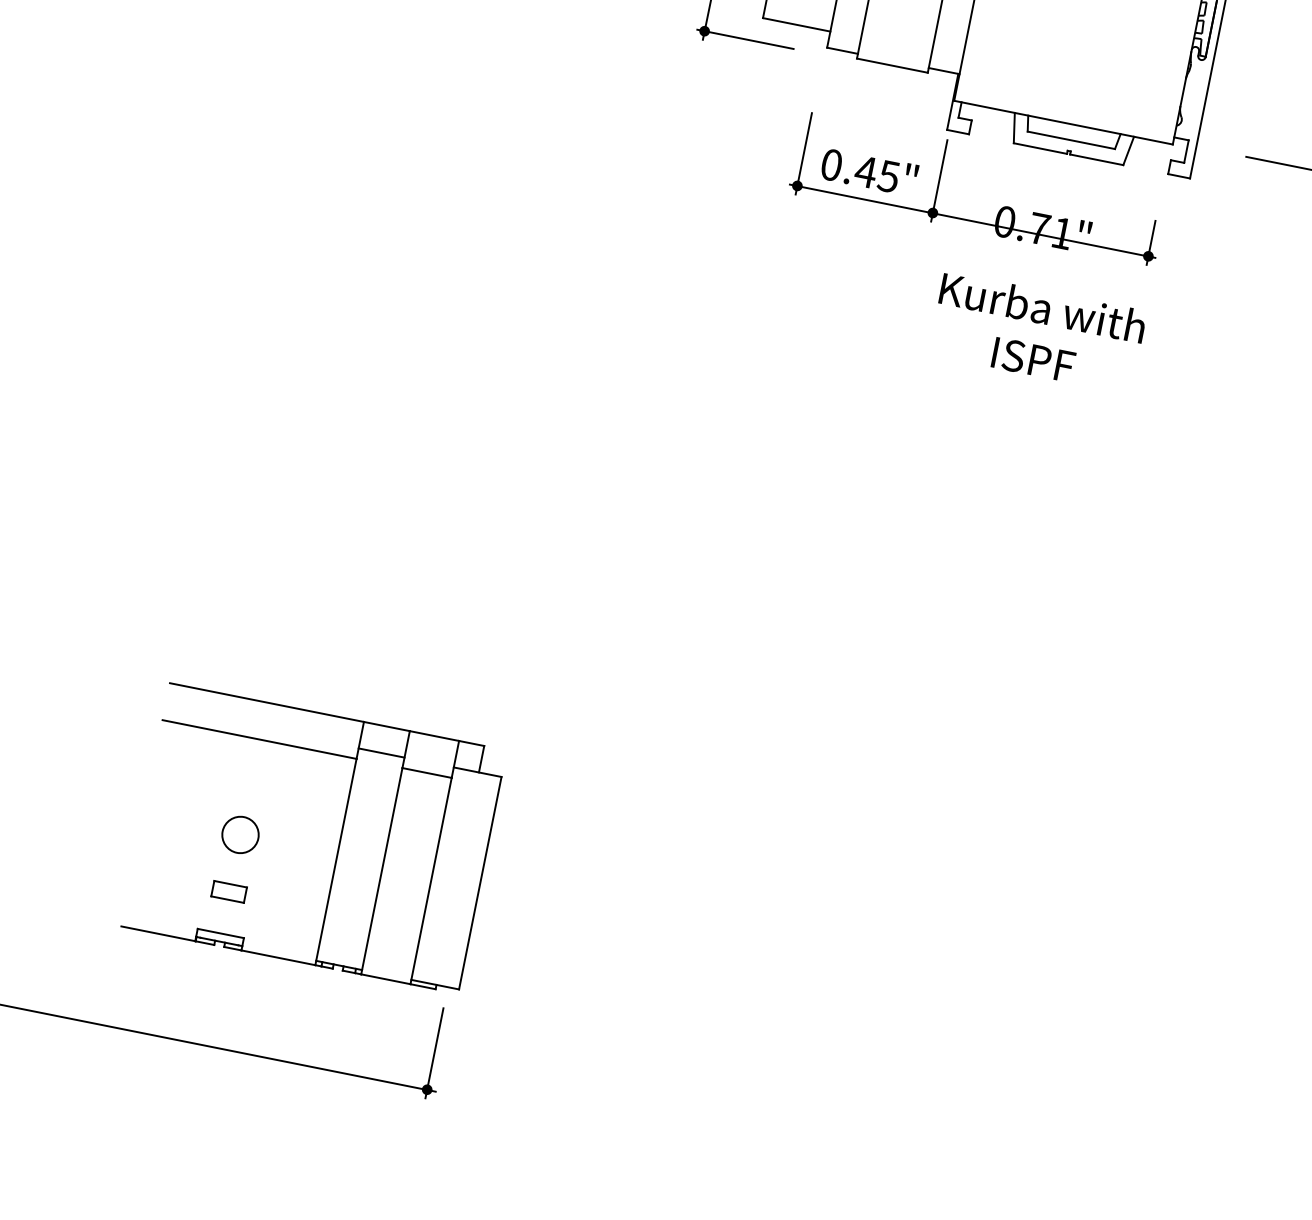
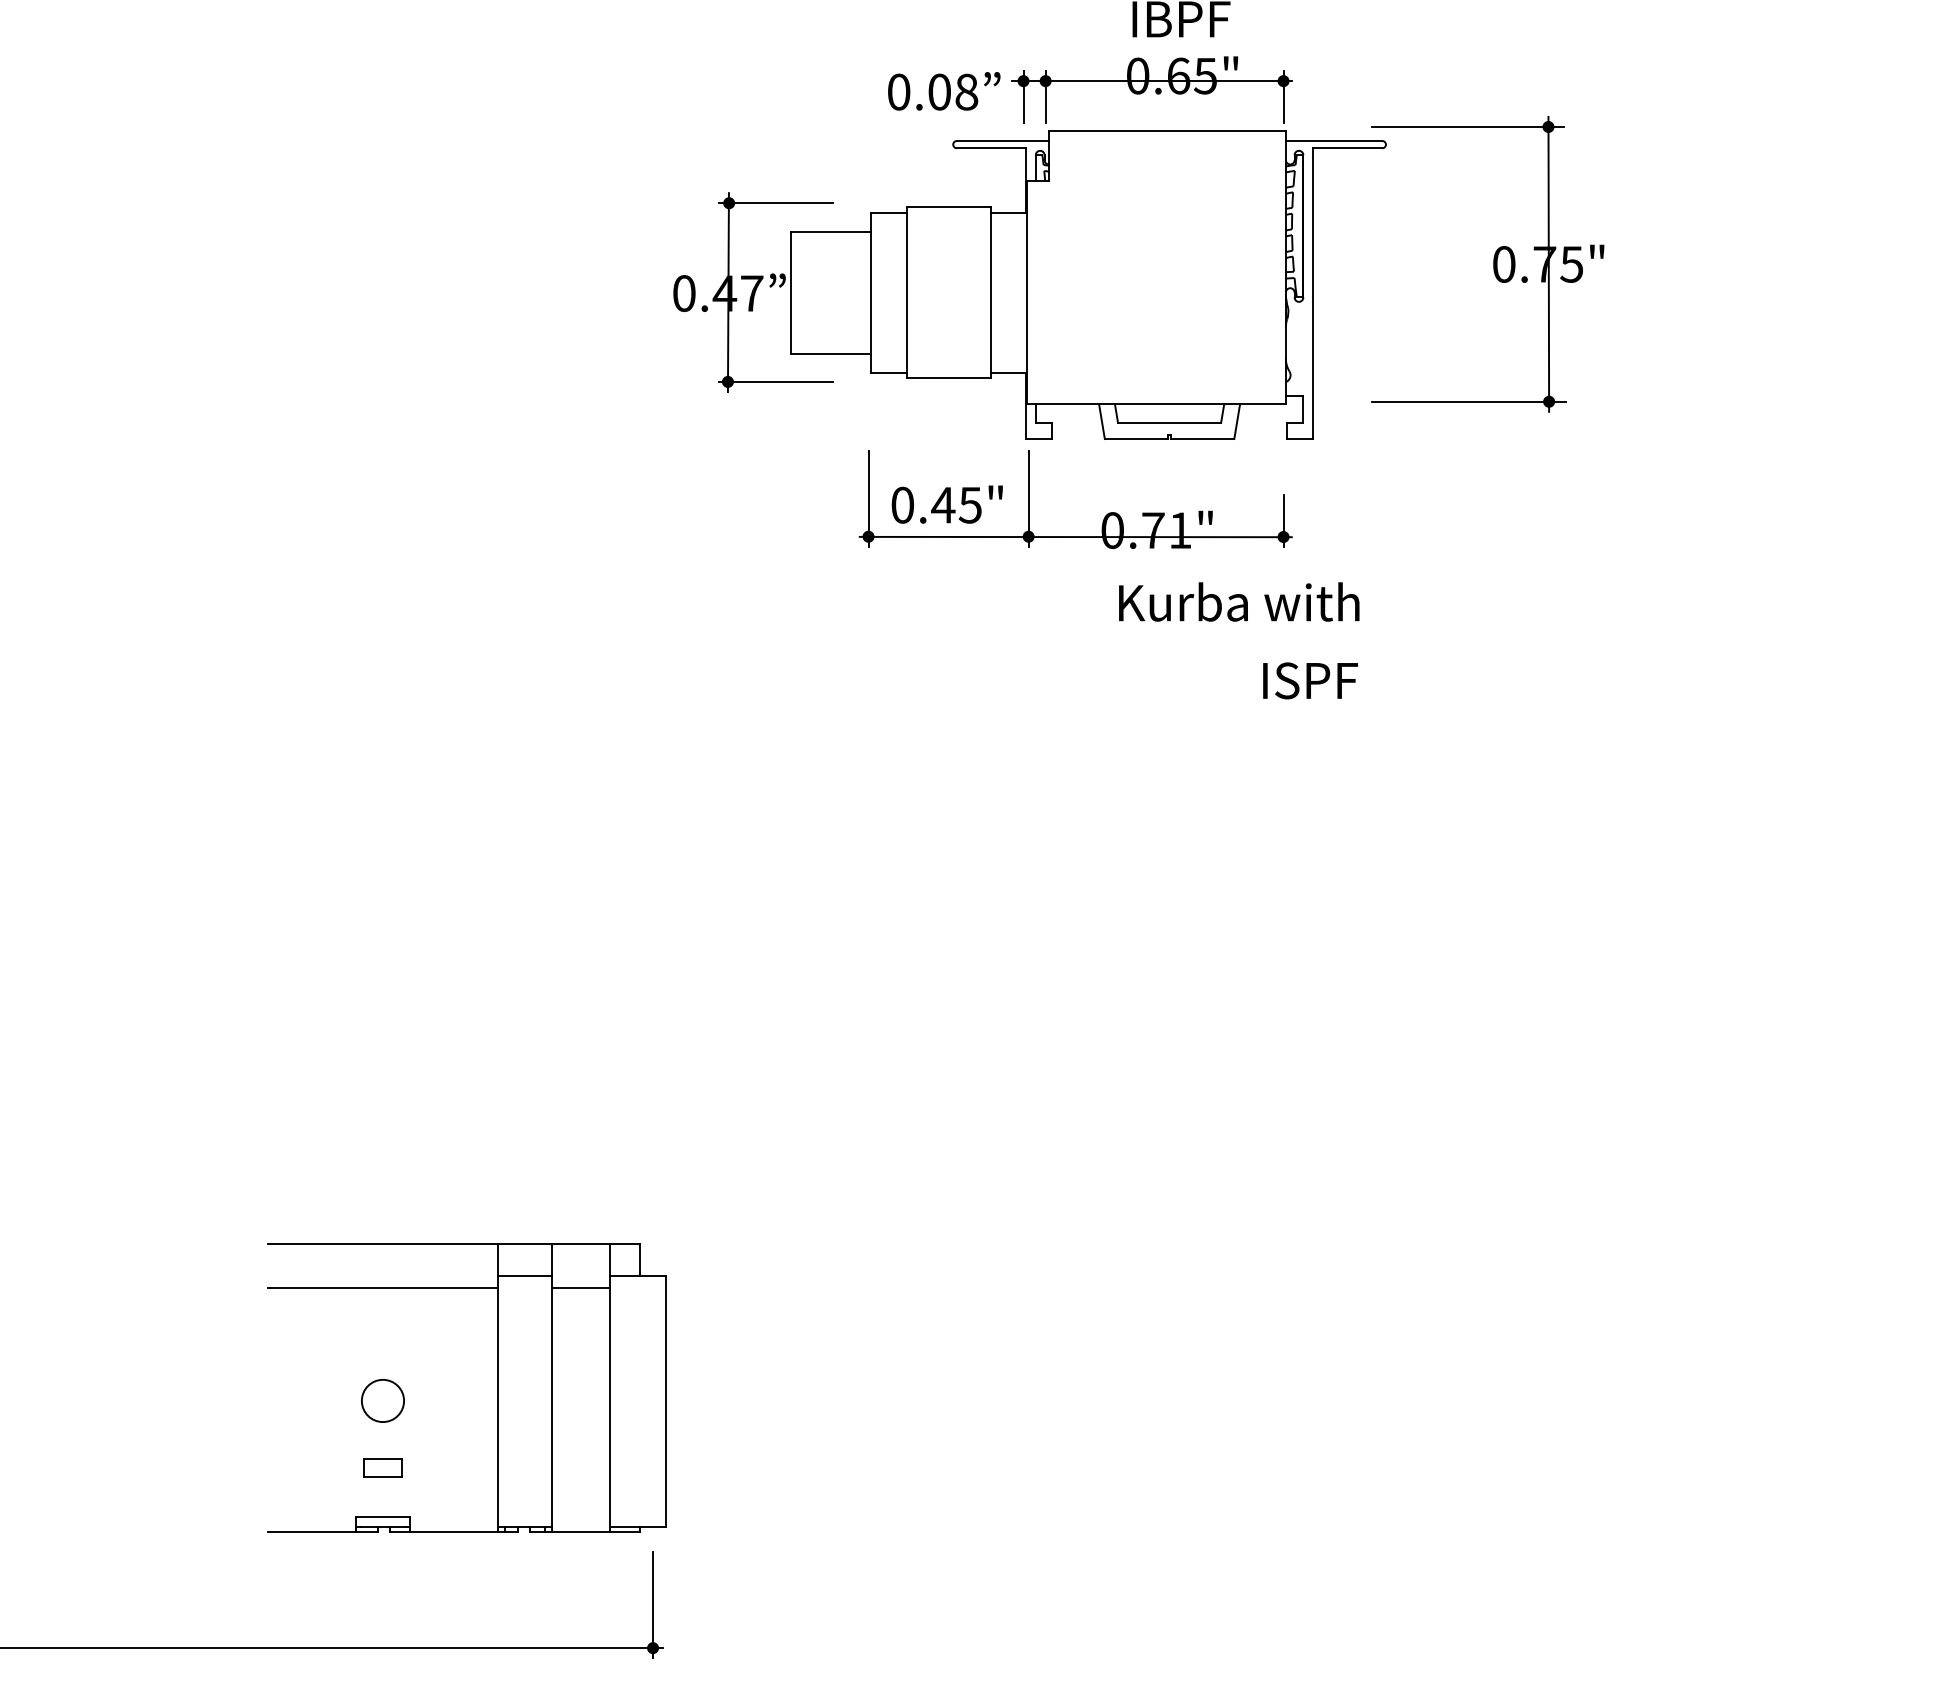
text: (1043, 307) -> (1239, 601), moved
text: (1033, 359) -> (1310, 680), moved

